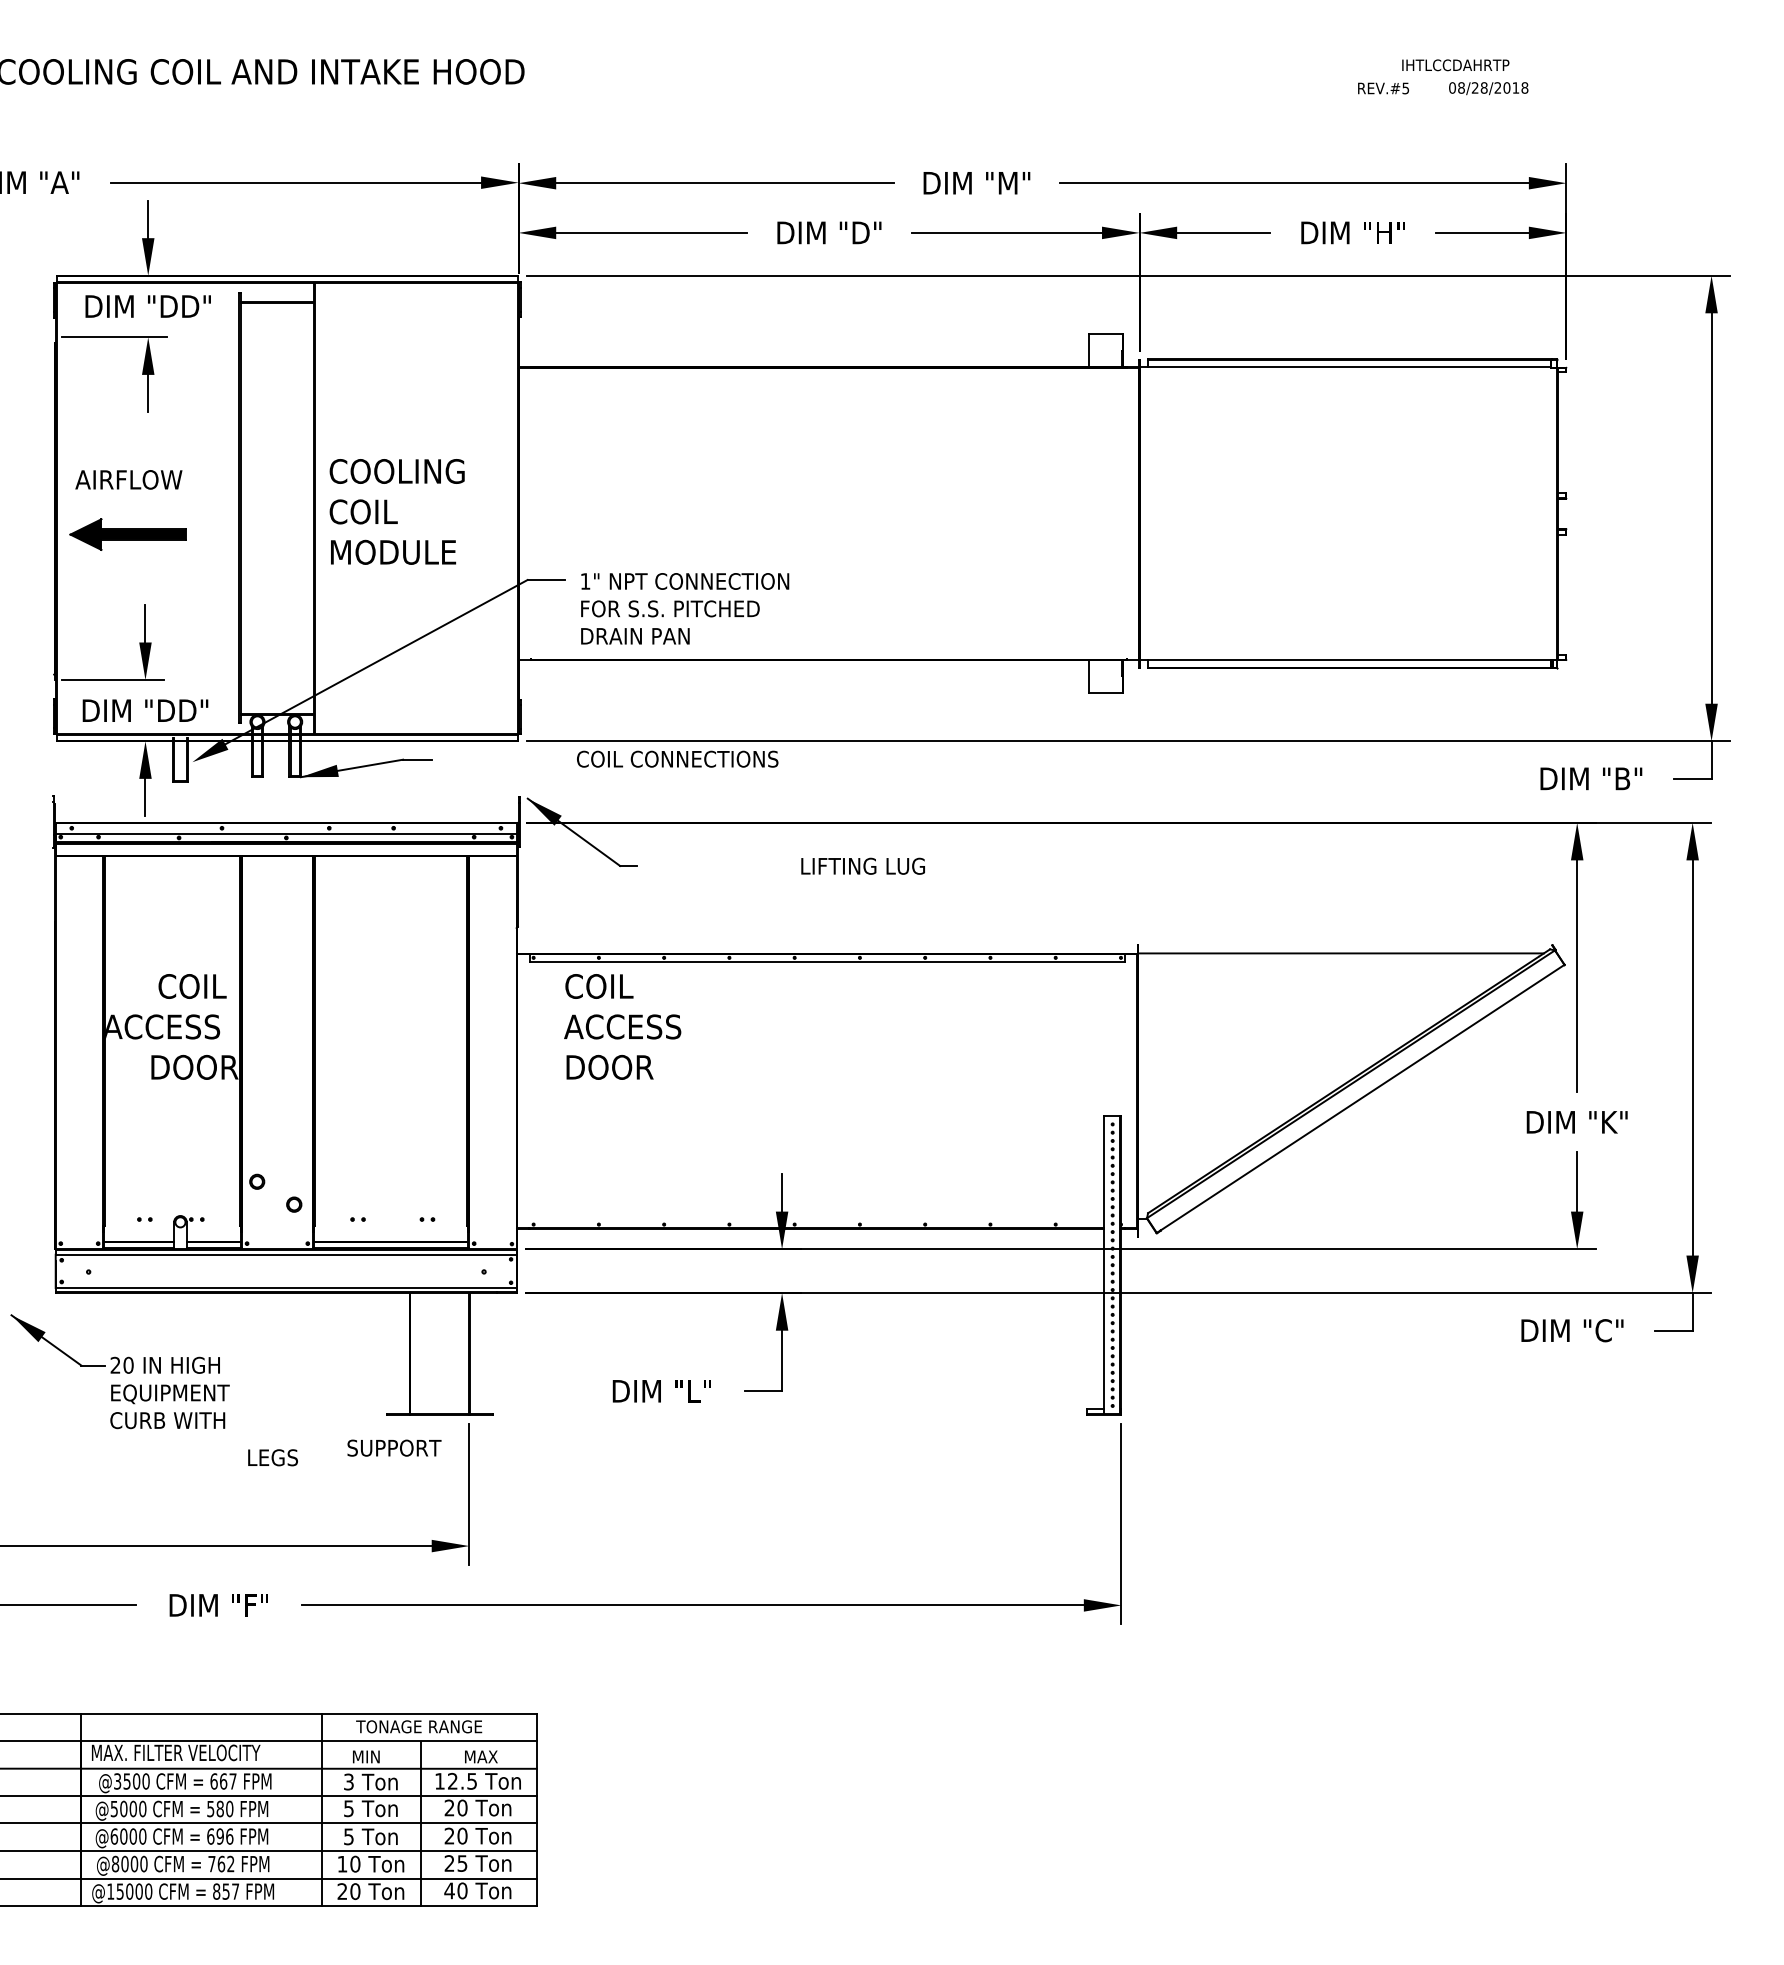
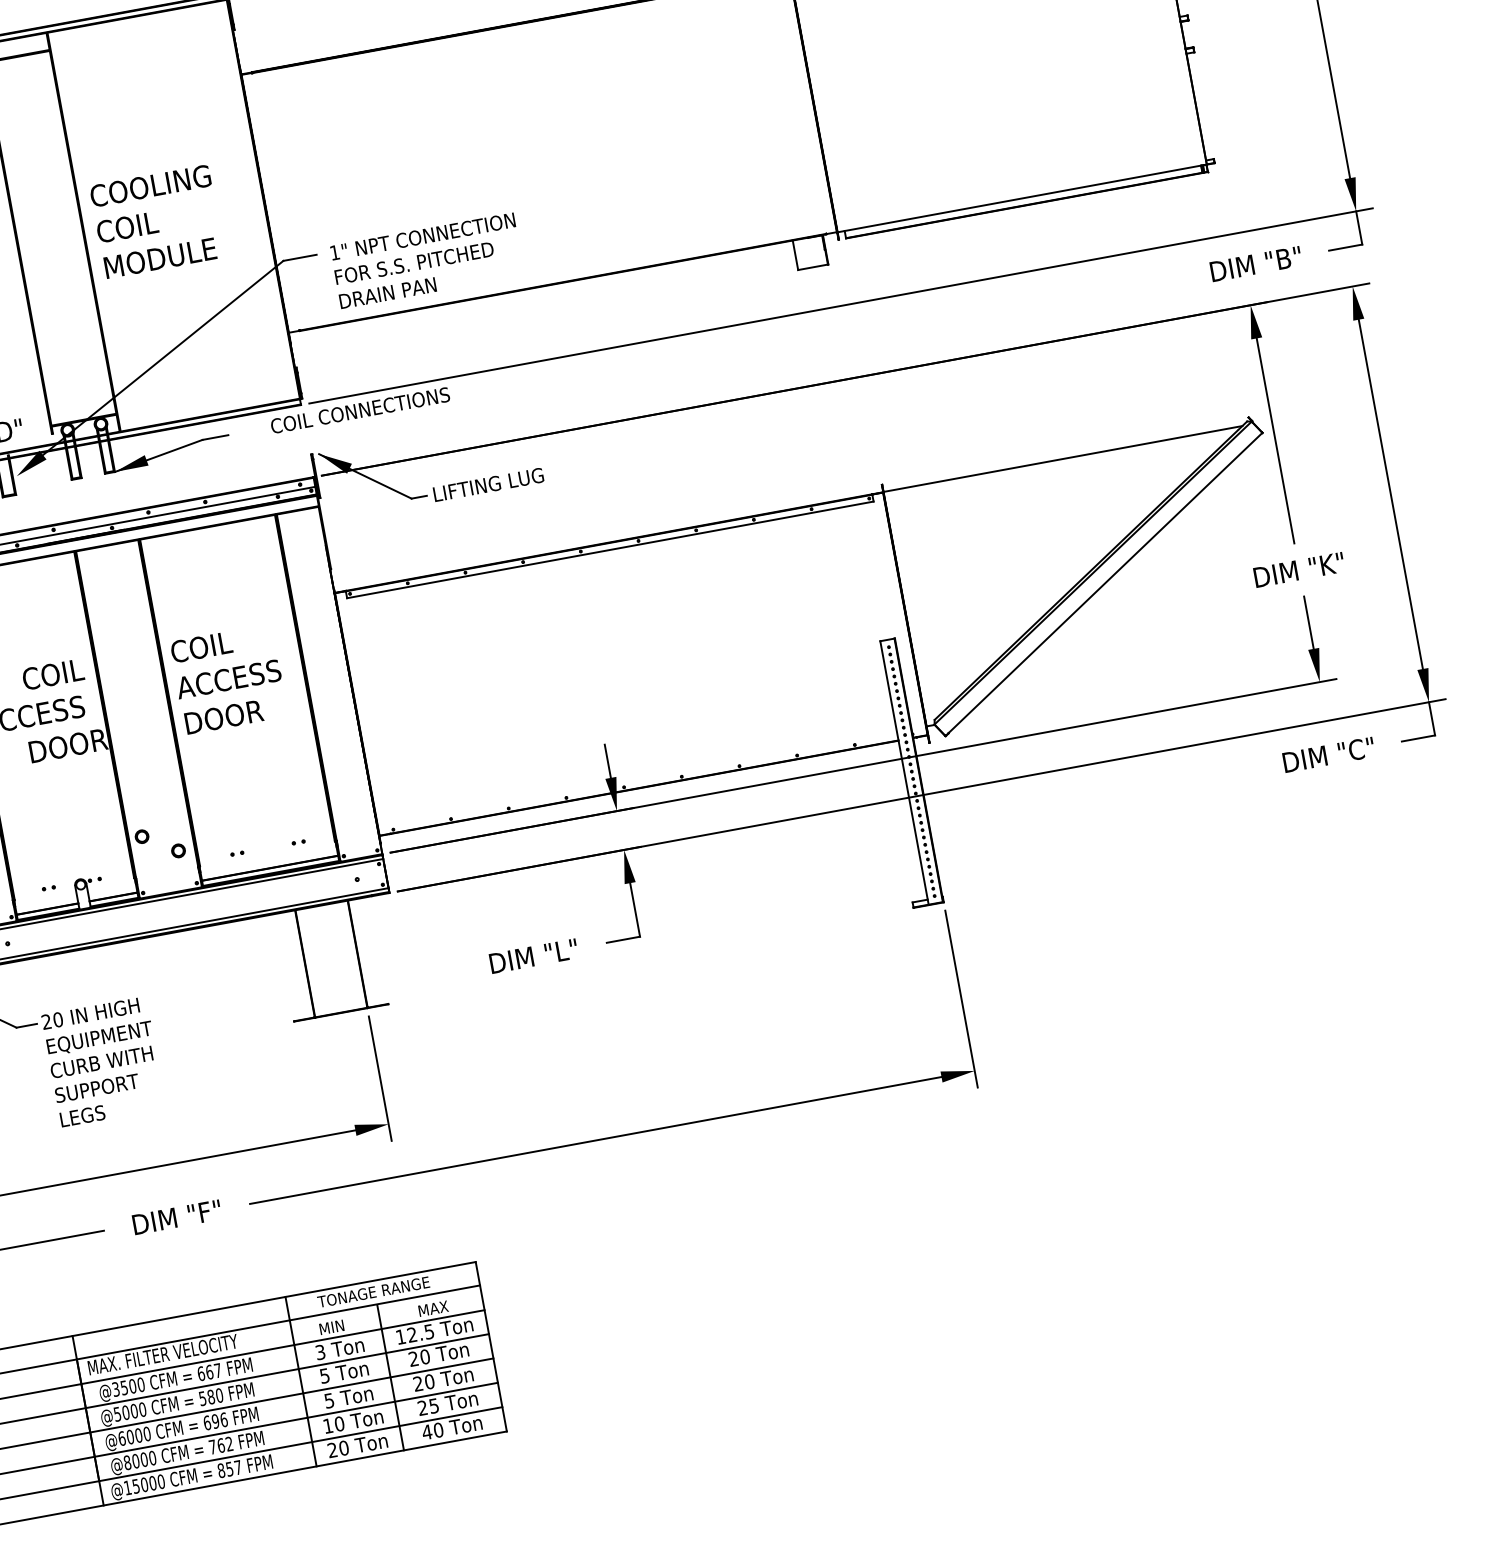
text: (677, 758) -> (360, 409), moved
text: (862, 865) -> (487, 484), moved
text: (622, 1026) -> (228, 678), moved
text: (394, 1447) -> (97, 1087), moved
text: (272, 1457) -> (82, 1116), moved

